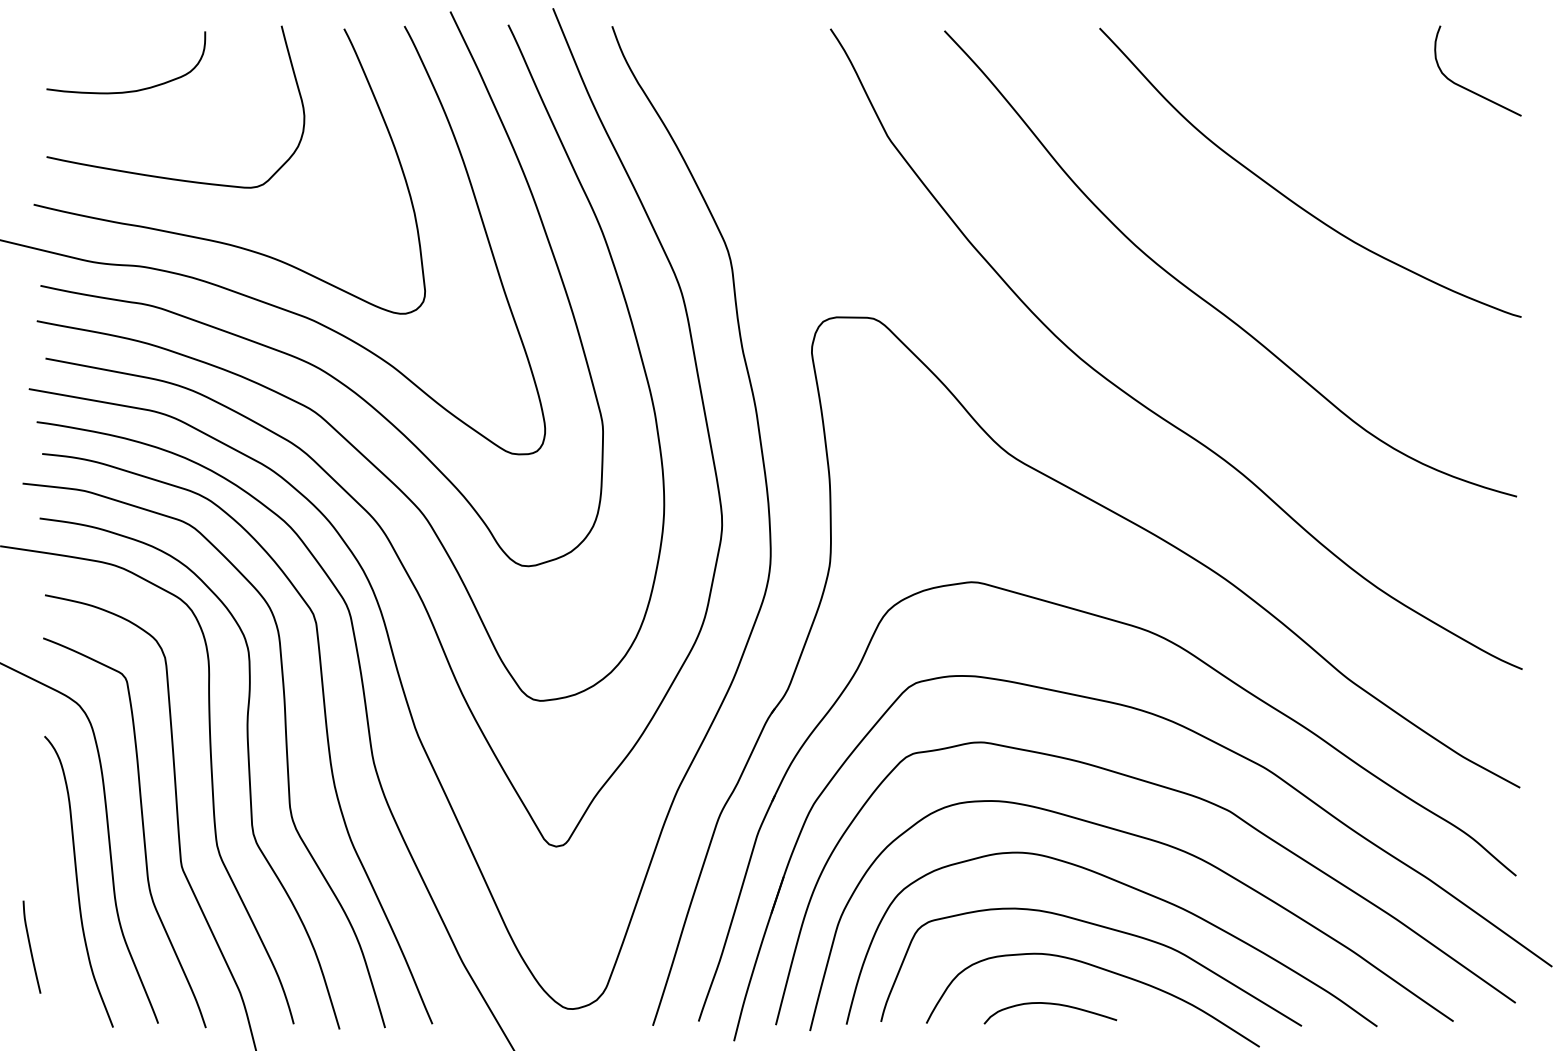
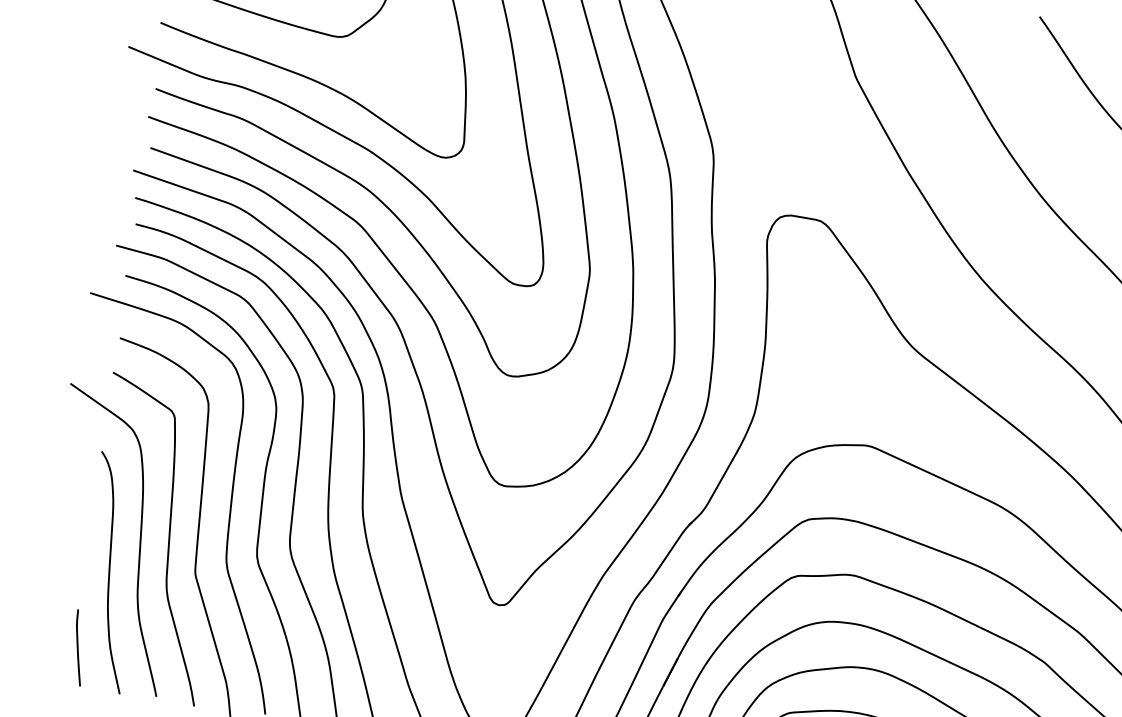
curve: (30, 946) -> (77, 647), moved

